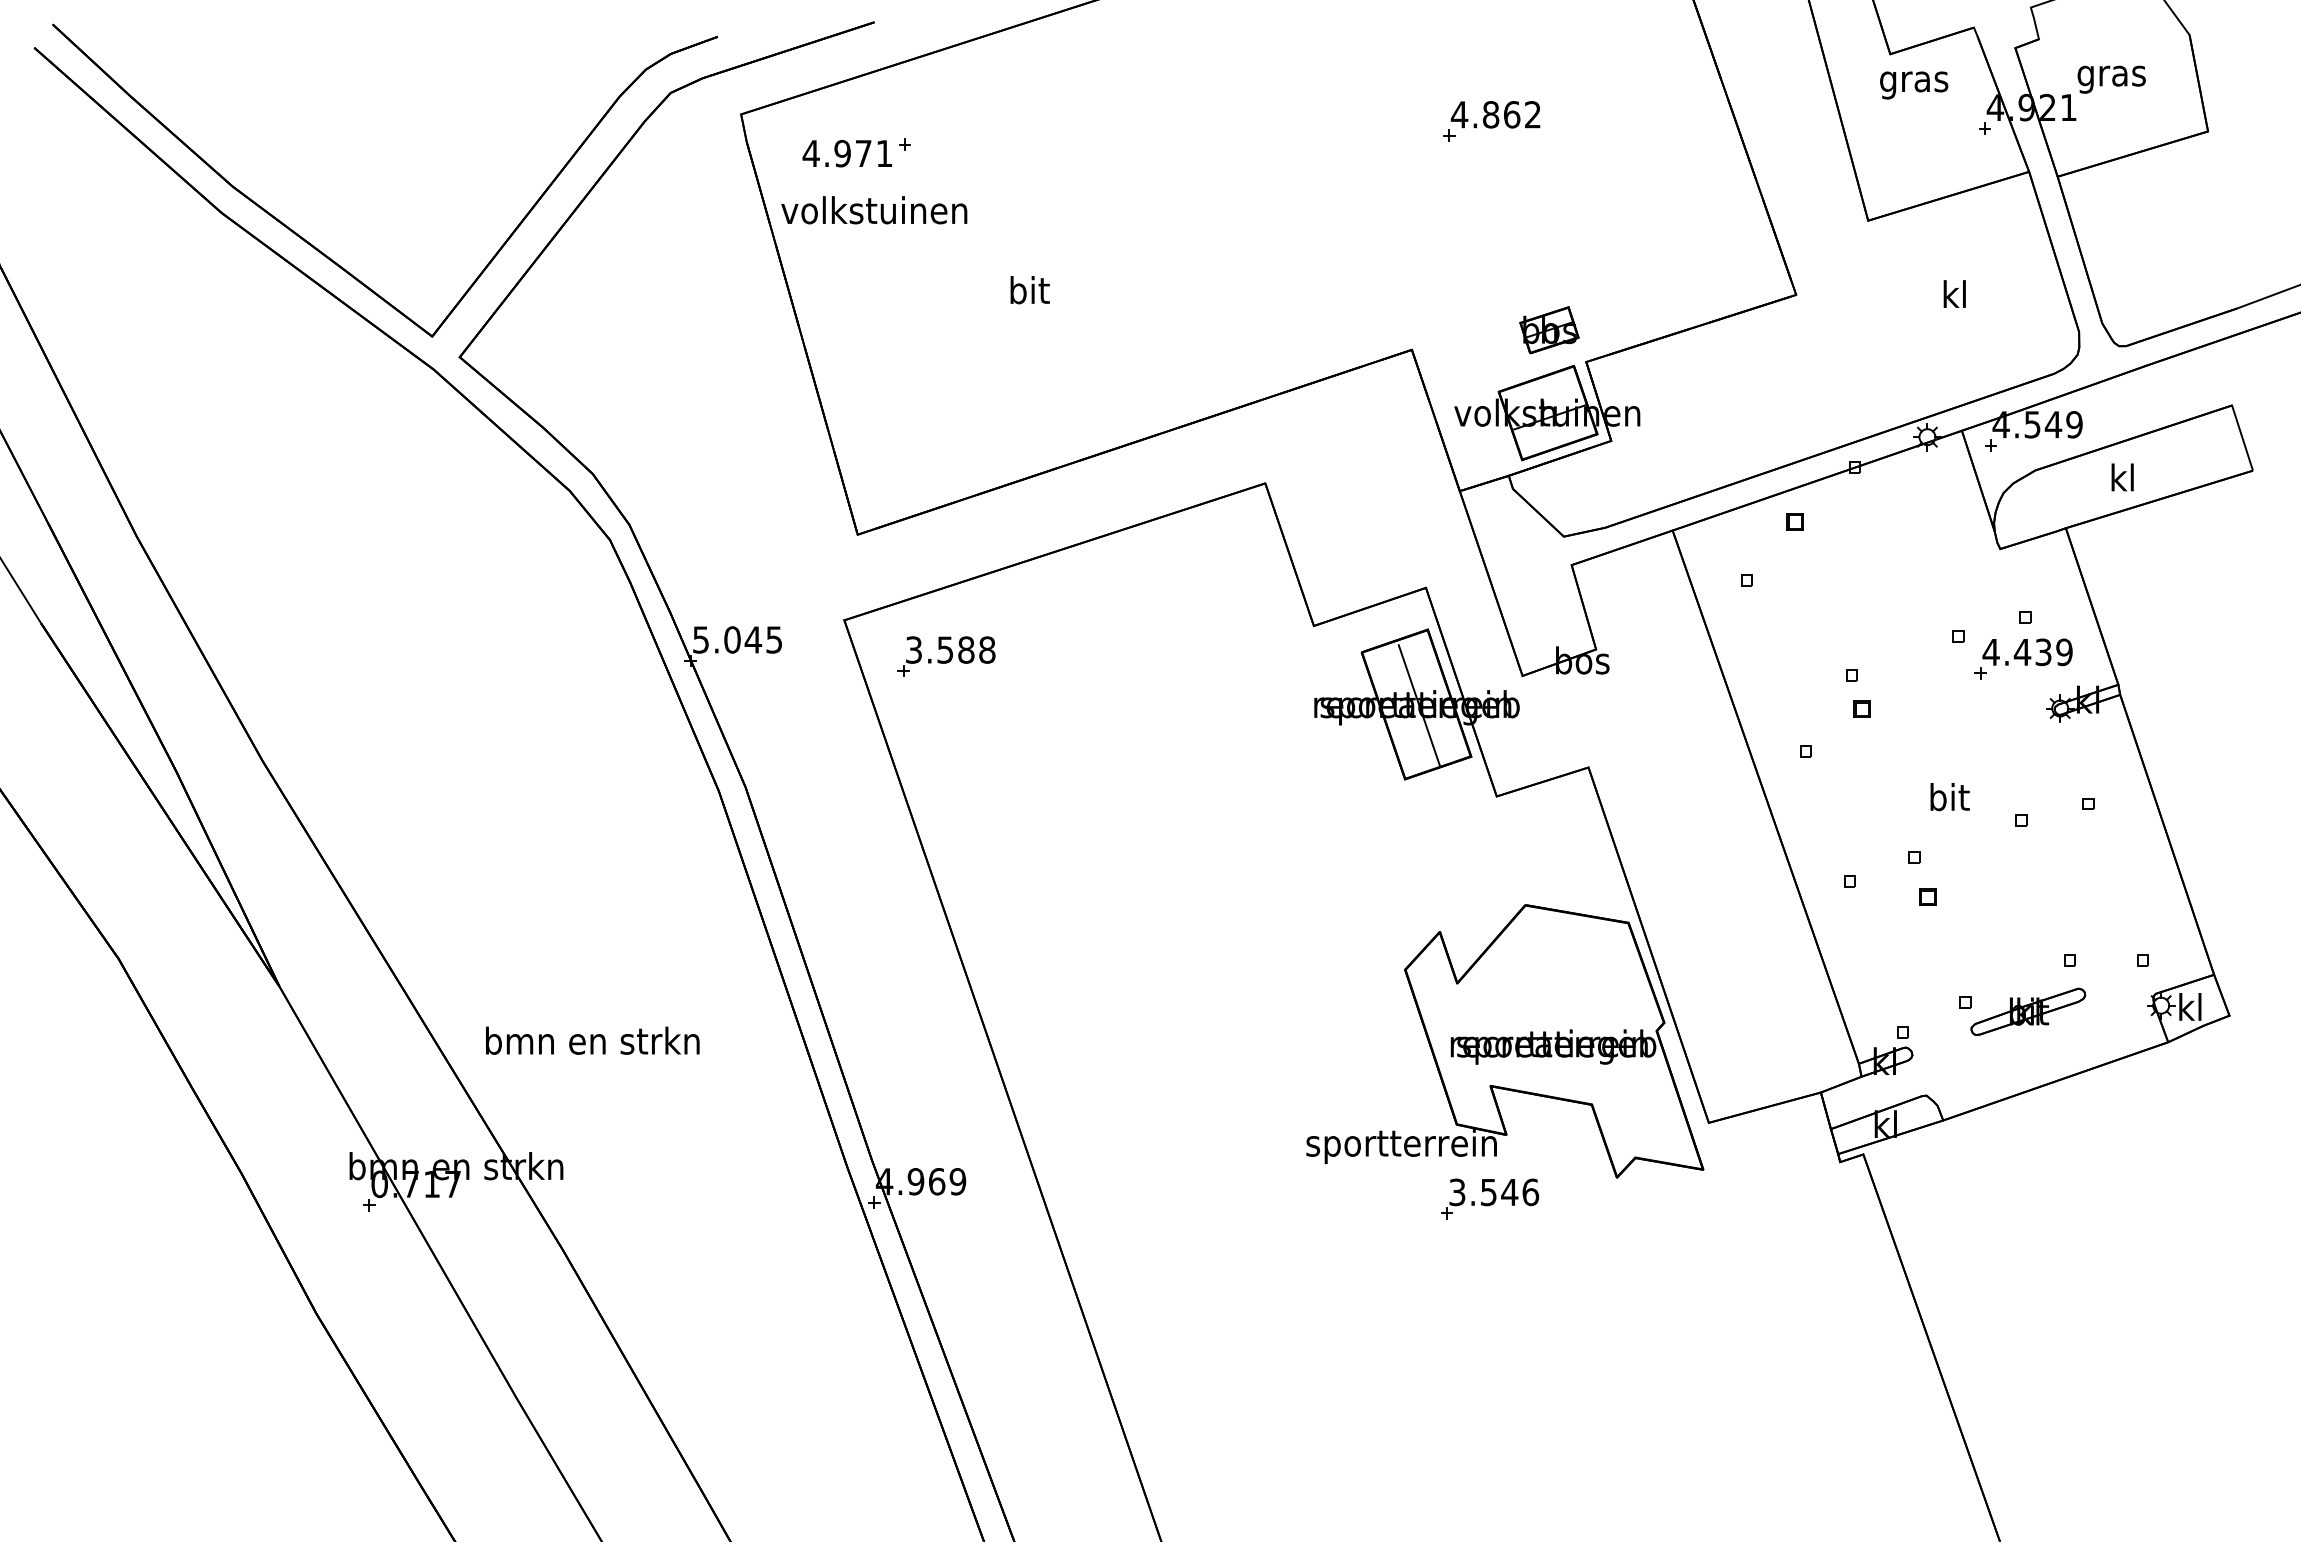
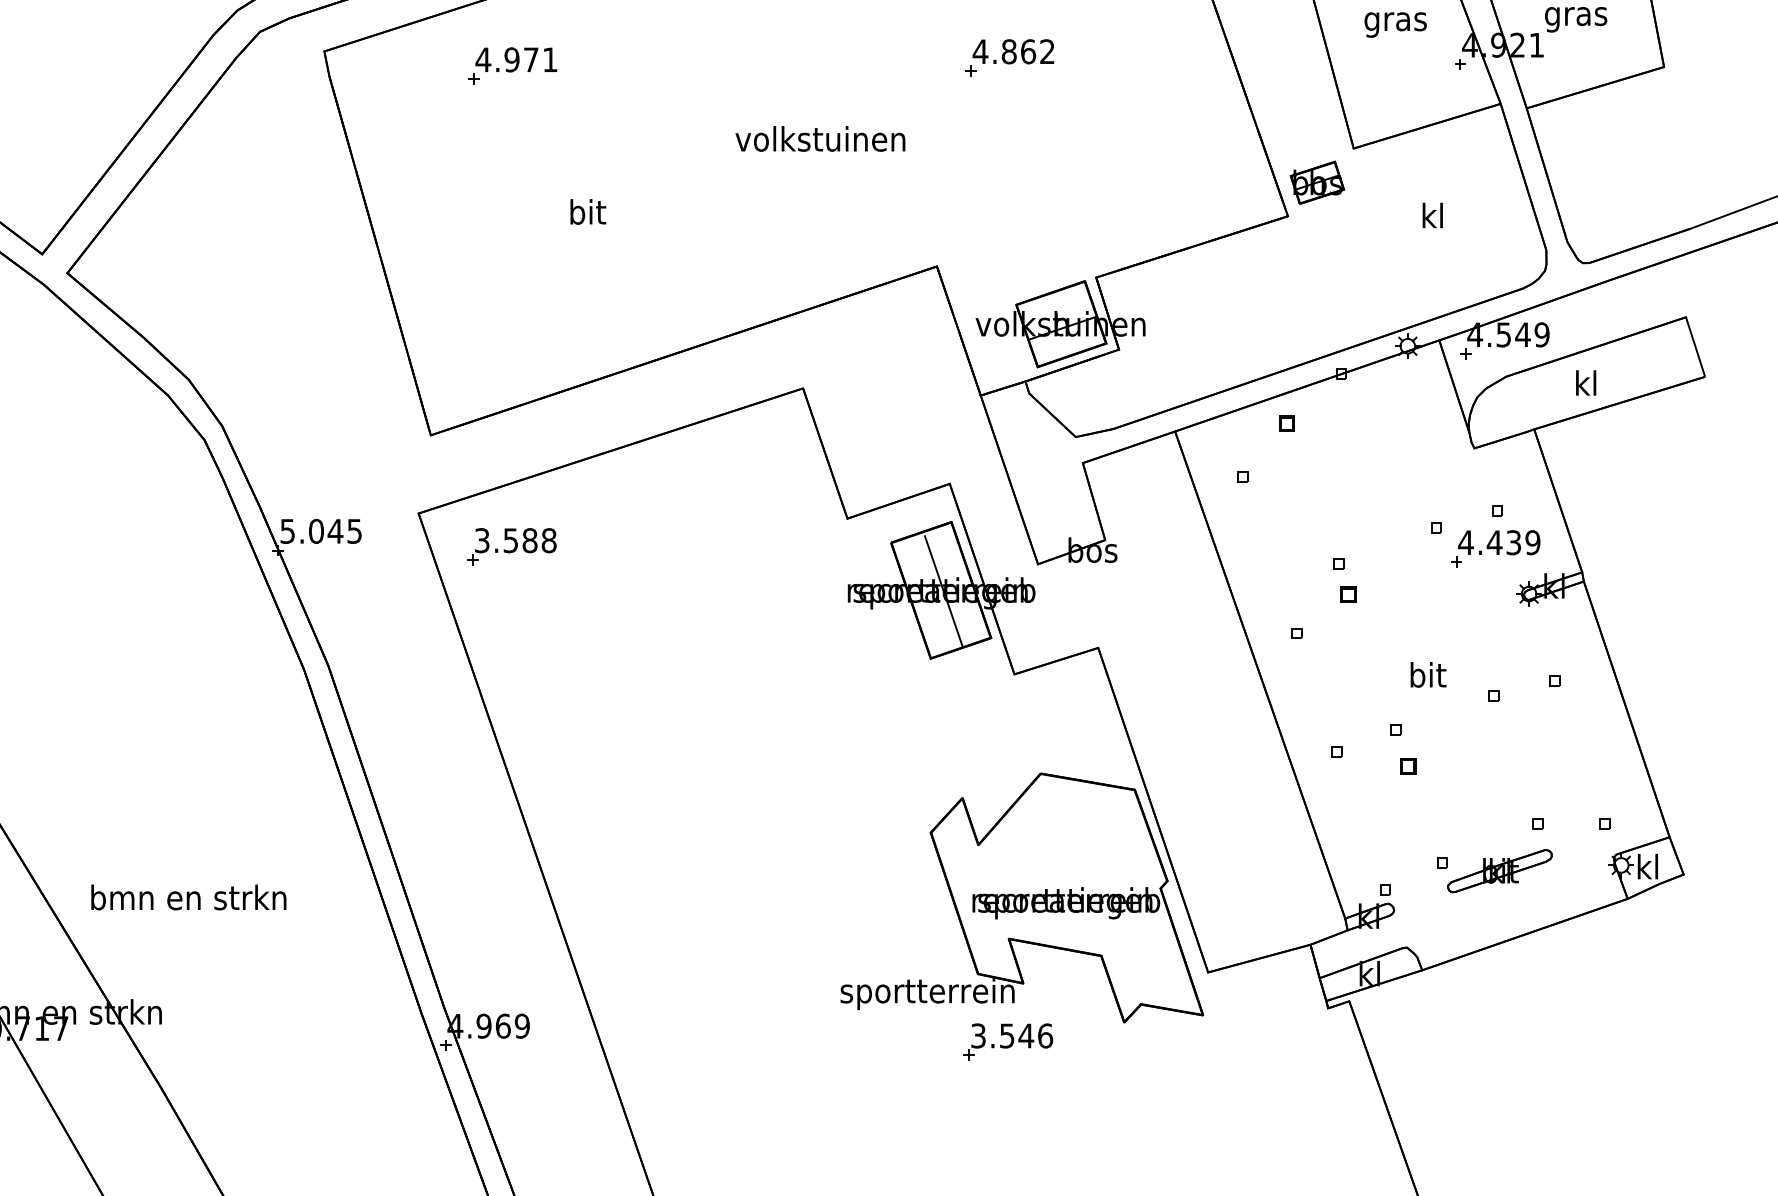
text: (847, 153) -> (516, 59), moved
text: (874, 210) -> (820, 139), moved
part: (1549, 330) -> (1317, 183), moved

